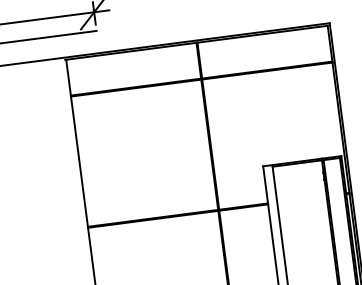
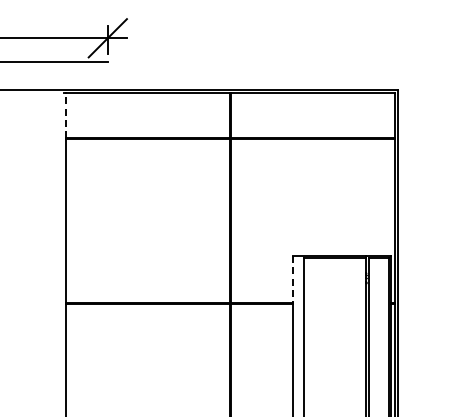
line: (68, 77) -> (65, 115), solid -> dashed
line: (265, 185) -> (292, 280), solid -> dashed

